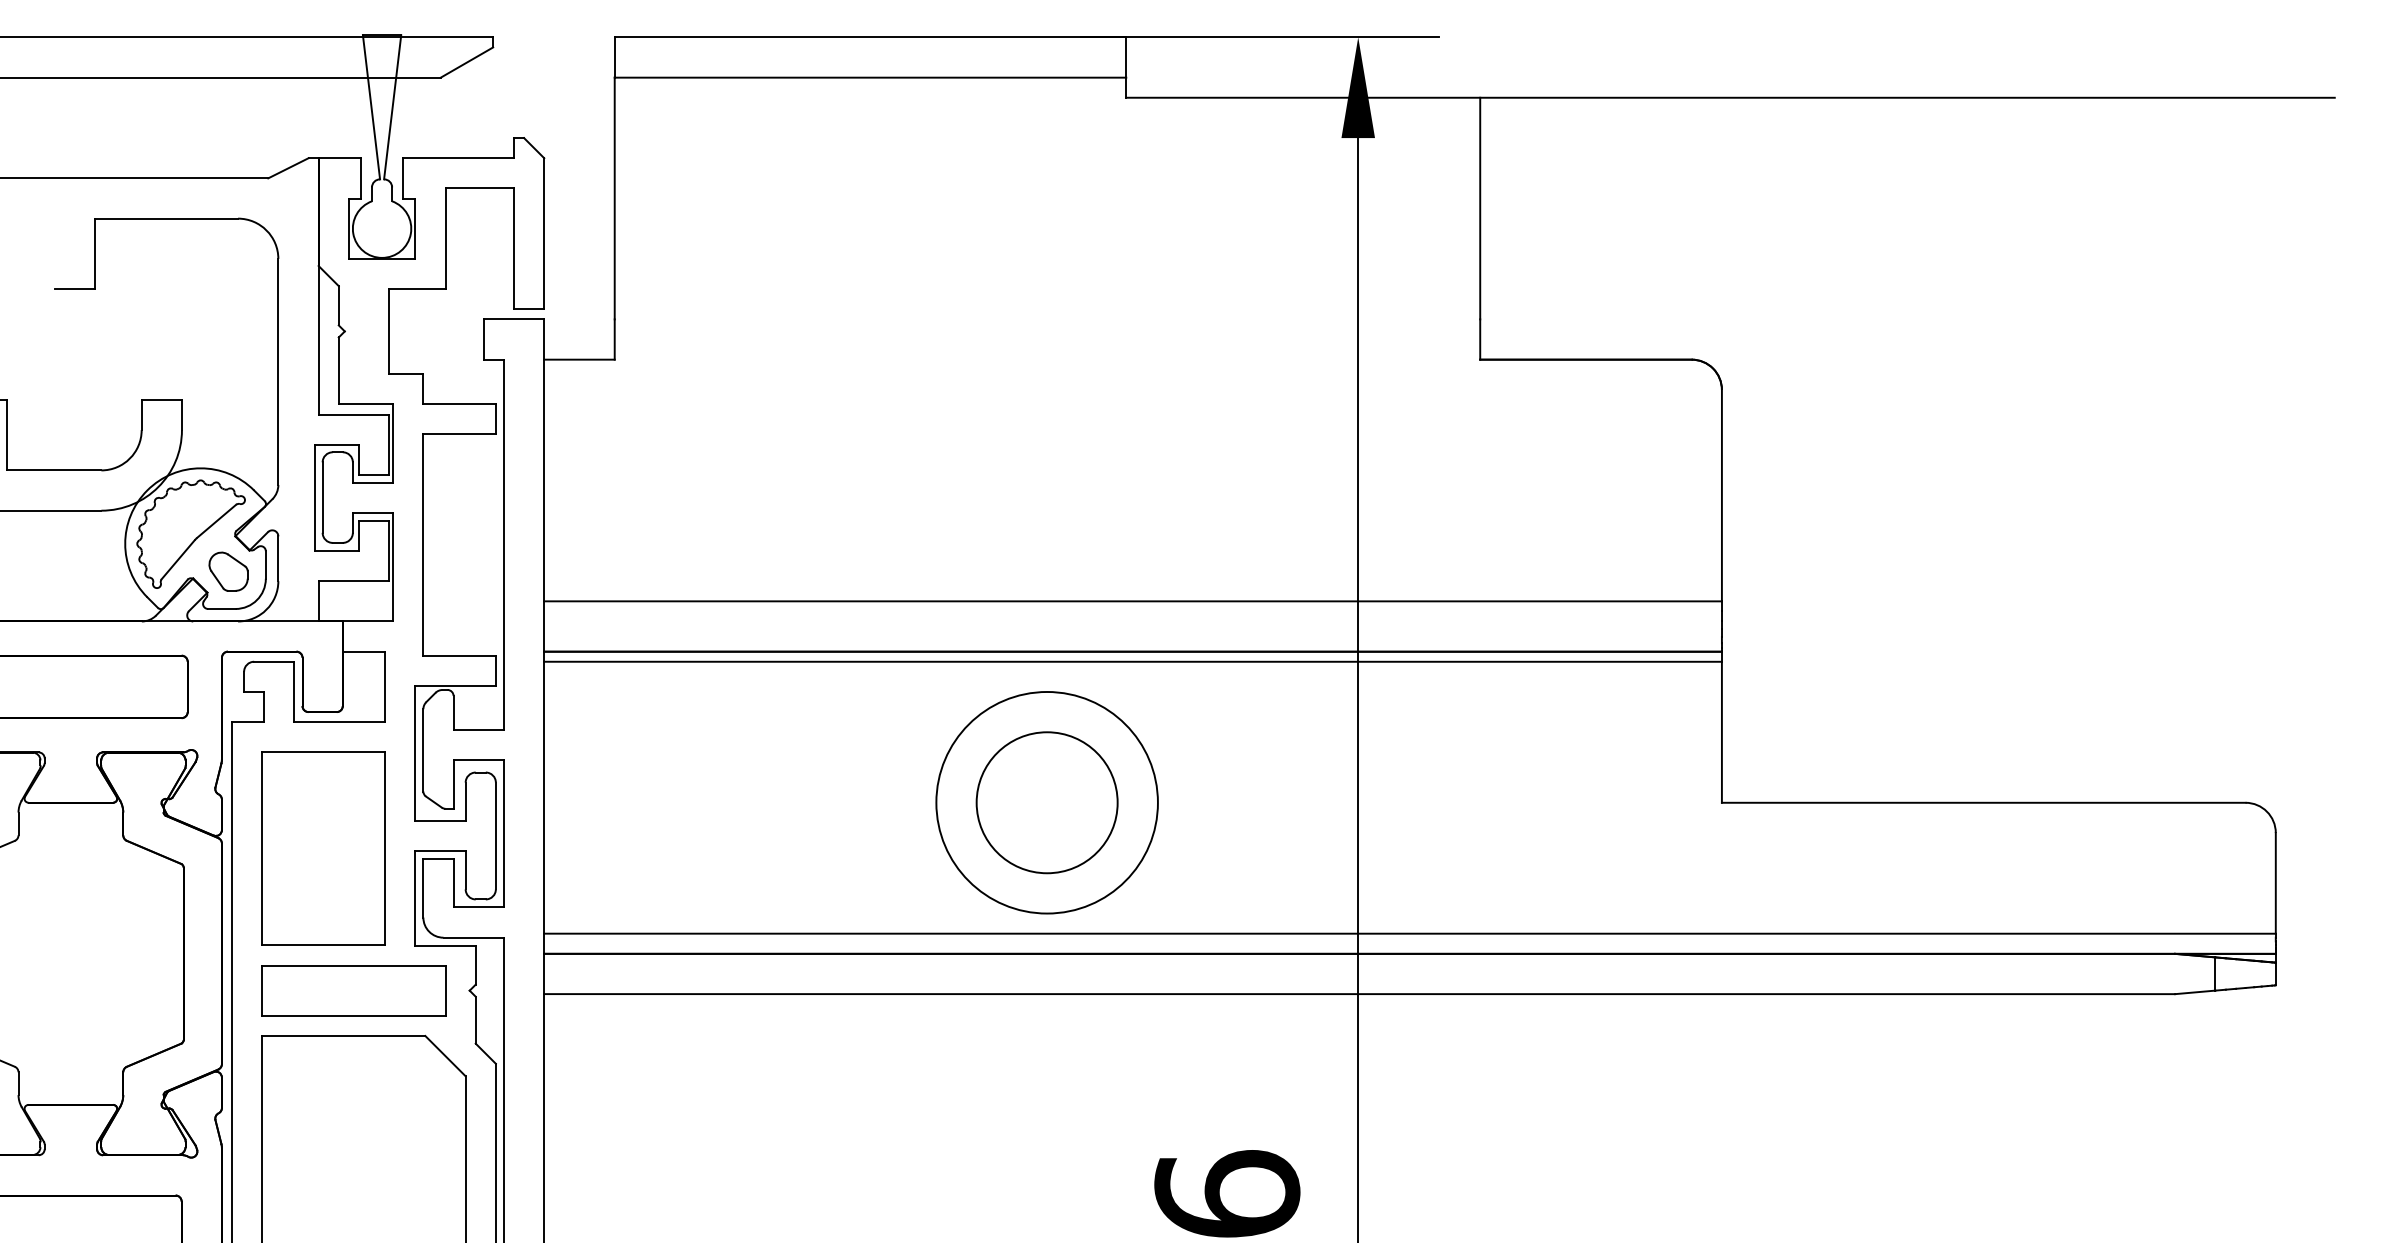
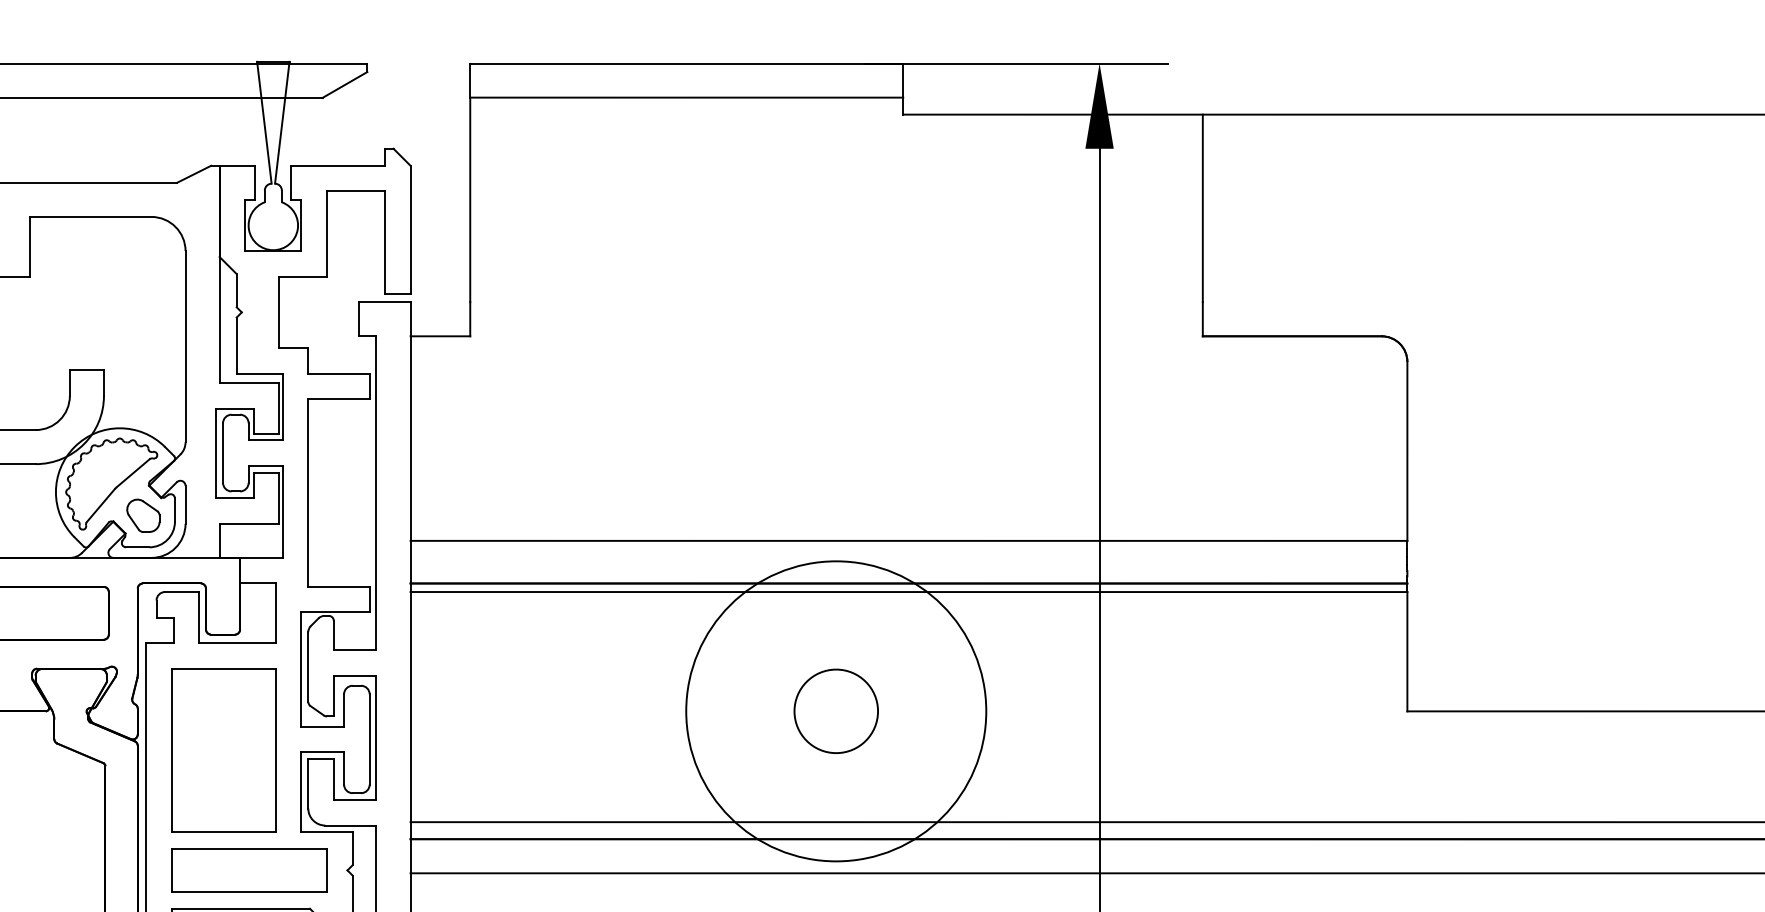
circle: (1046, 802) -> (835, 711), size x0.7
circle: (1046, 802) -> (835, 711), size x1.6

